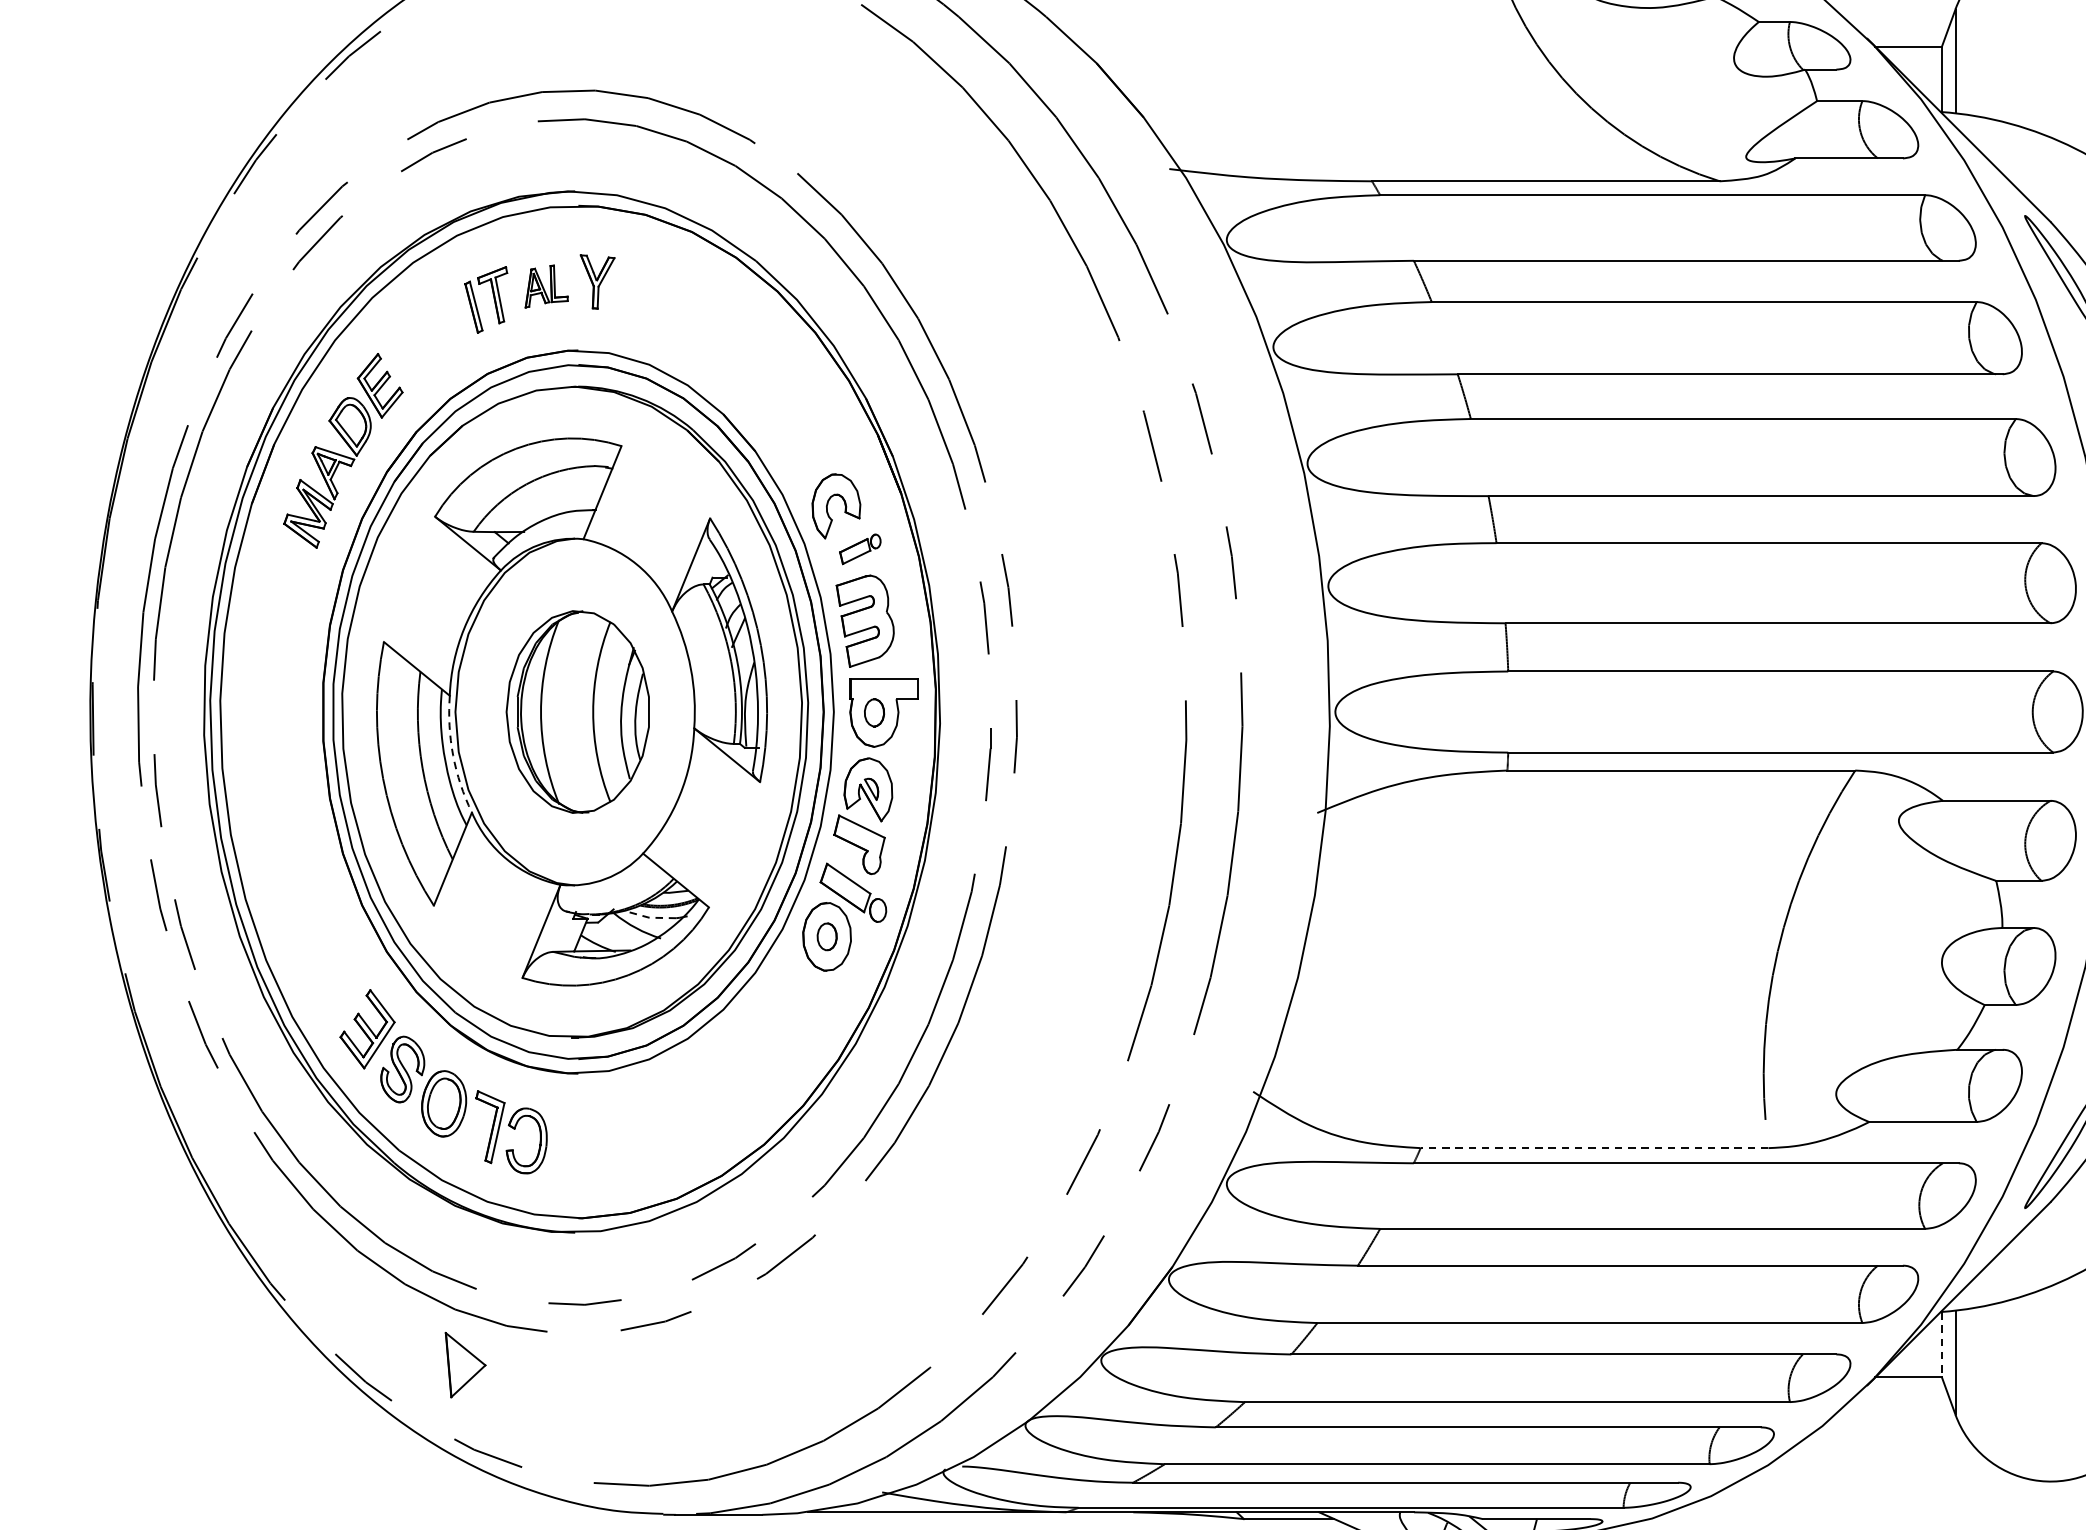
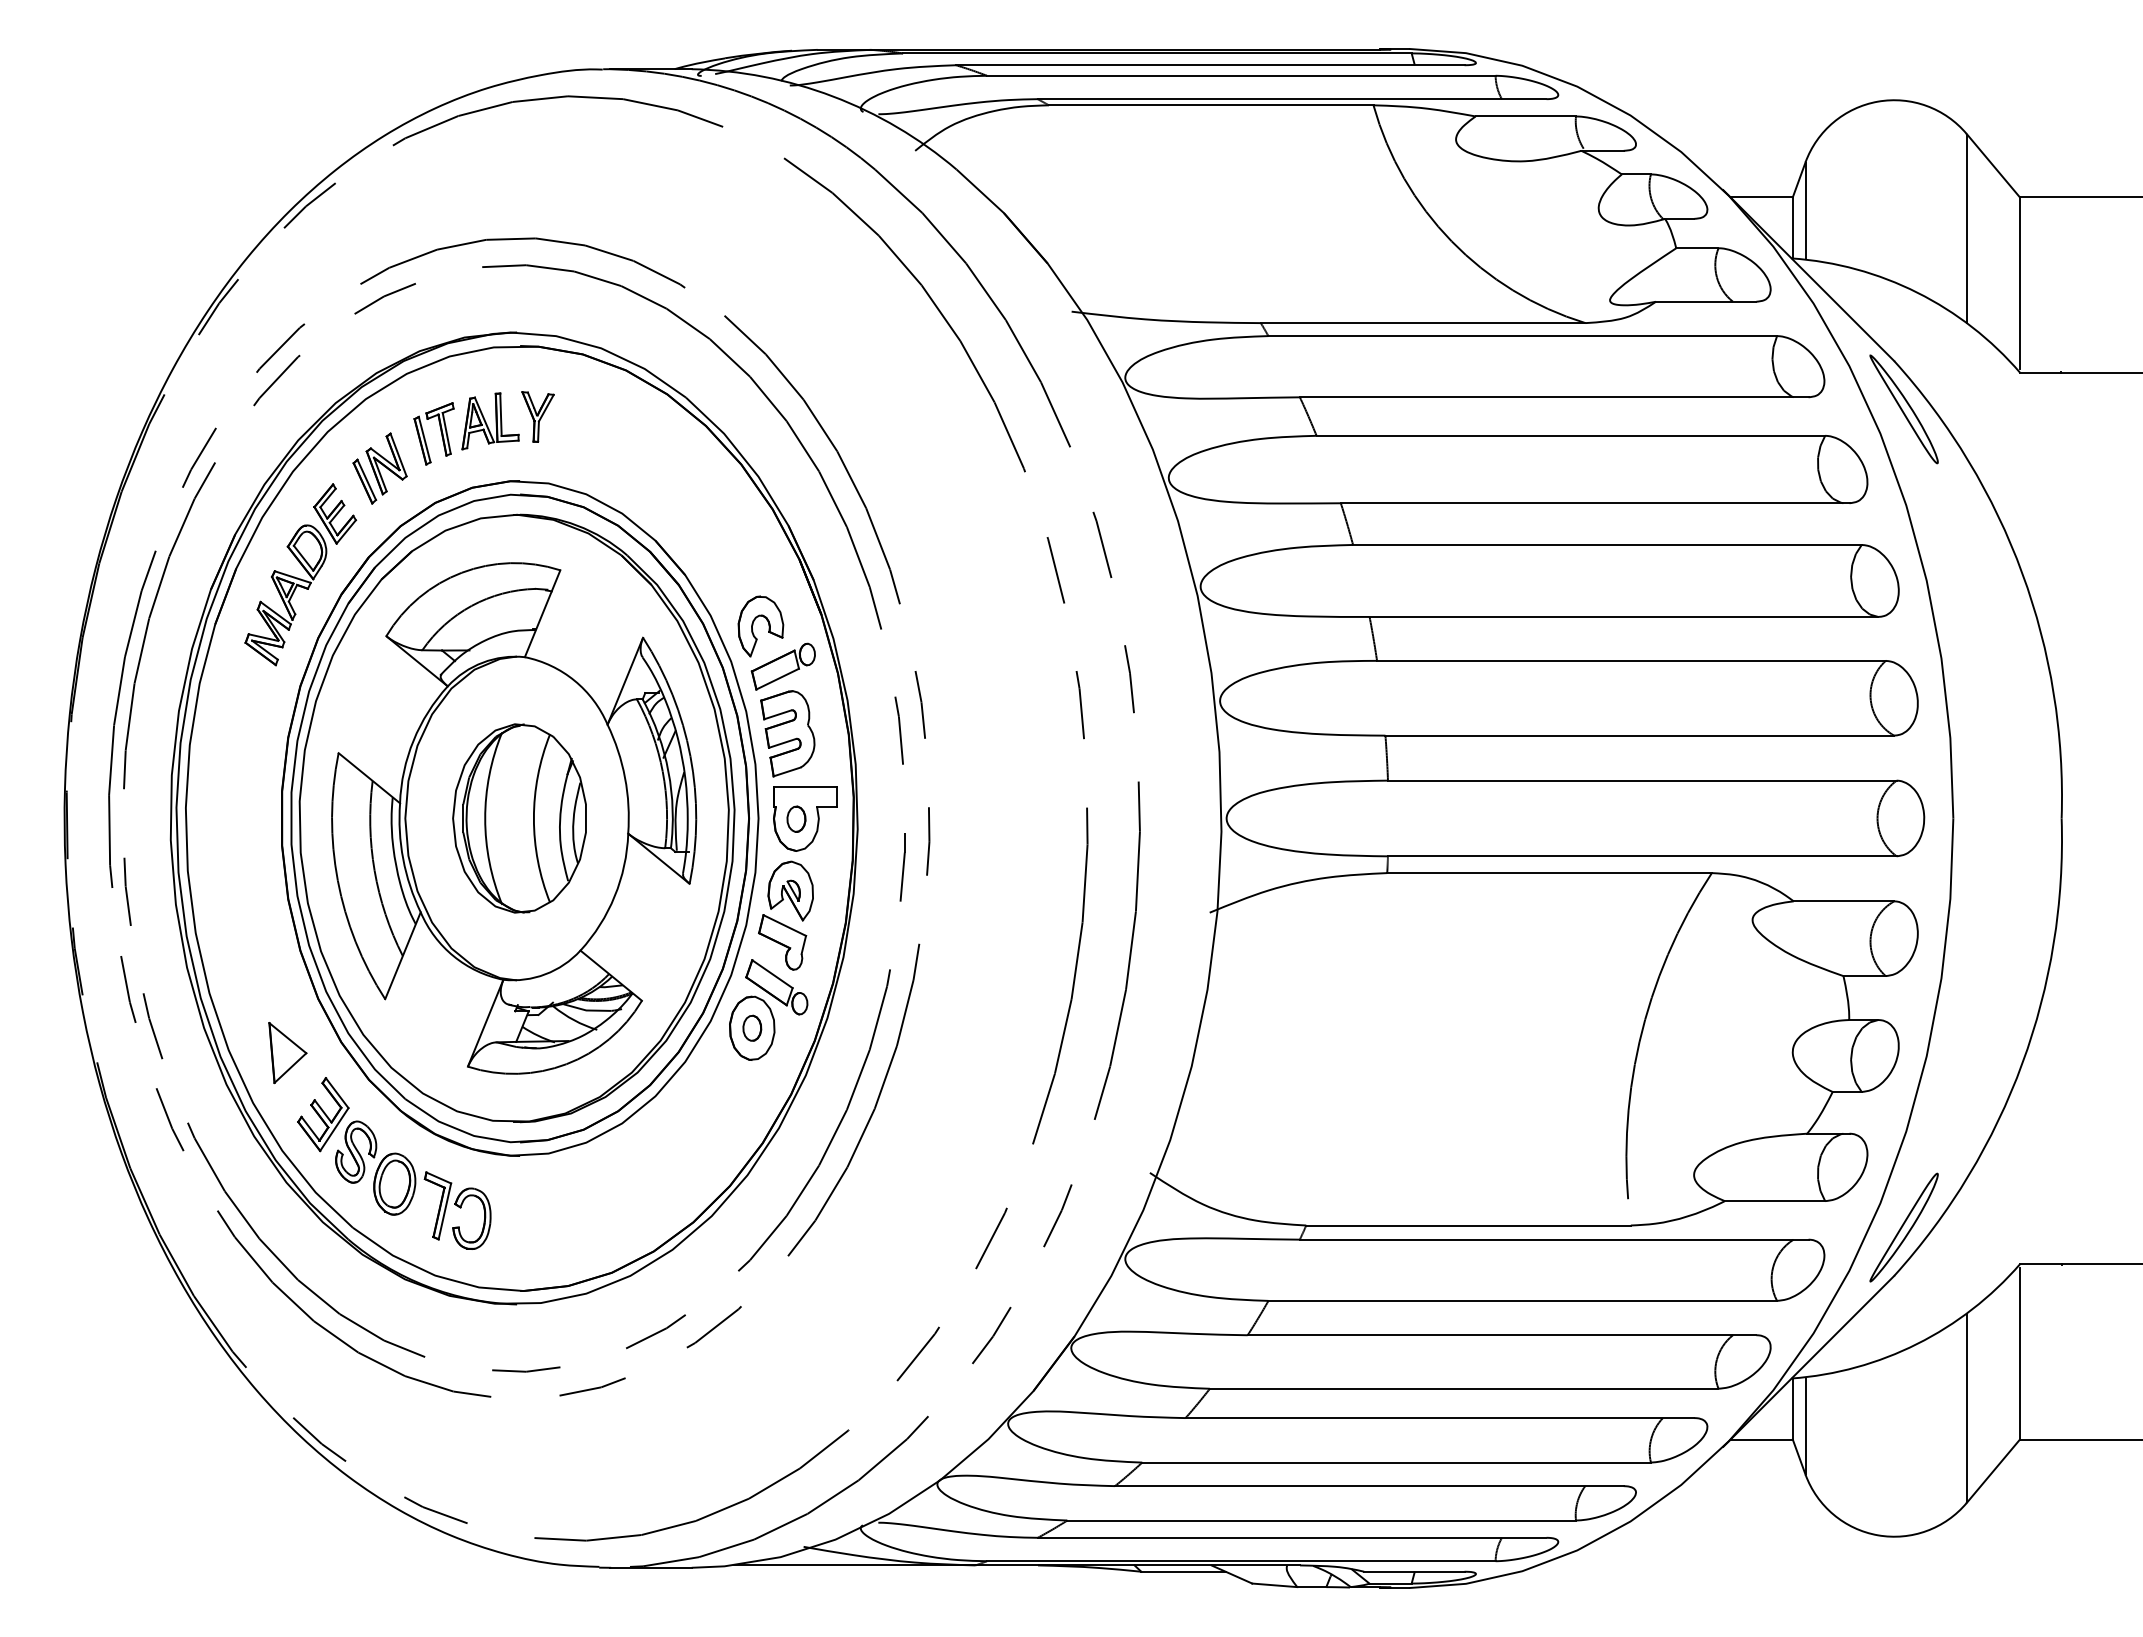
part: (546, 286) -> (490, 421), size x1.43
part: (427, 337) -> (379, 468), added
part: (859, 549) -> (782, 666), size x1.67
arc: (453, 755) -> (403, 859), dashed -> solid
line: (649, 917) -> (586, 1010), dashed -> solid
line: (1594, 1148) -> (1468, 1225), dashed -> solid
line: (1941, 1345) -> (1792, 1409), dashed -> solid
part: (465, 1365) -> (287, 1053), moved

